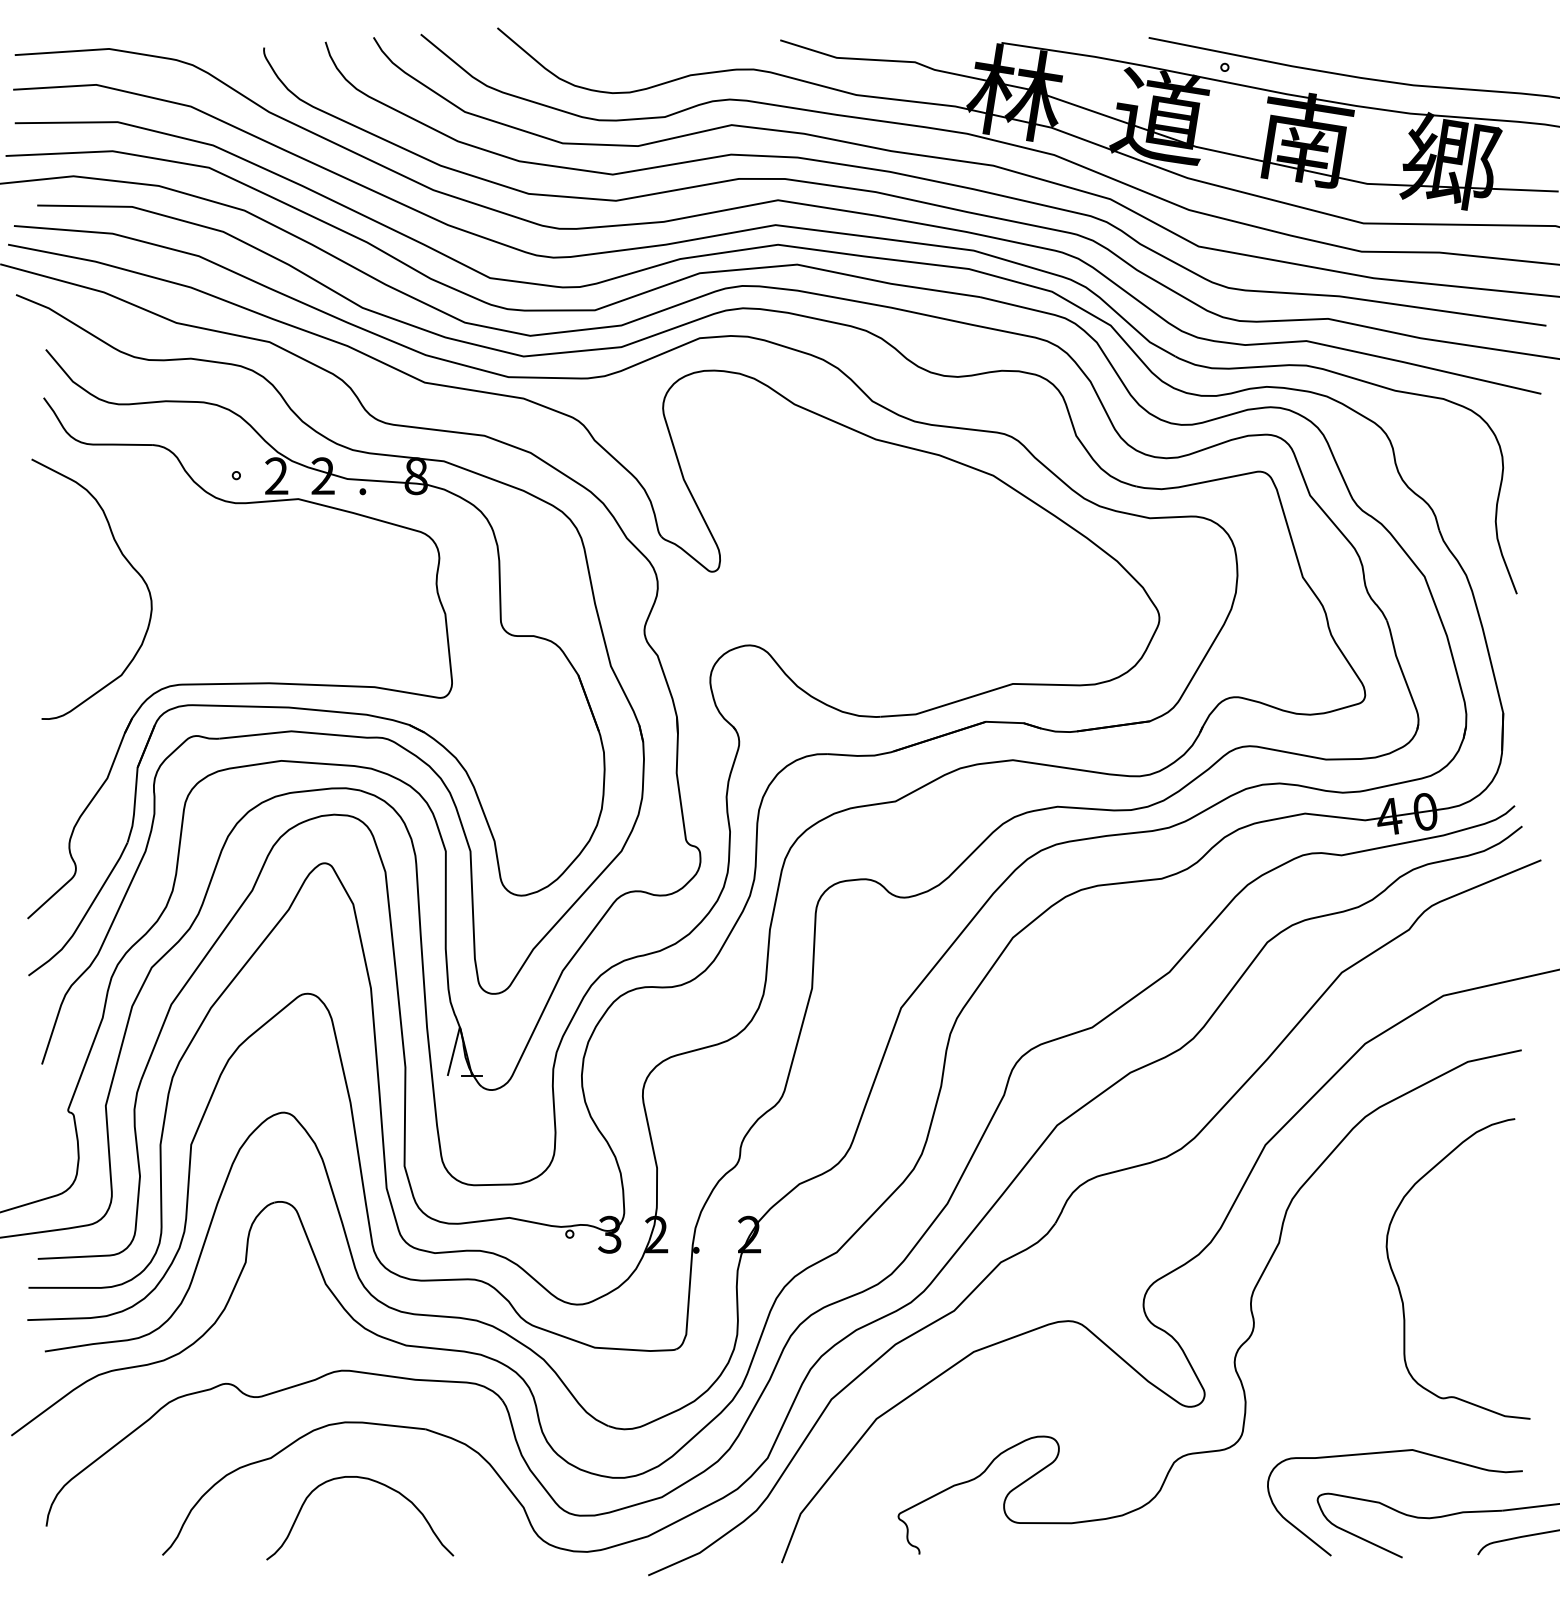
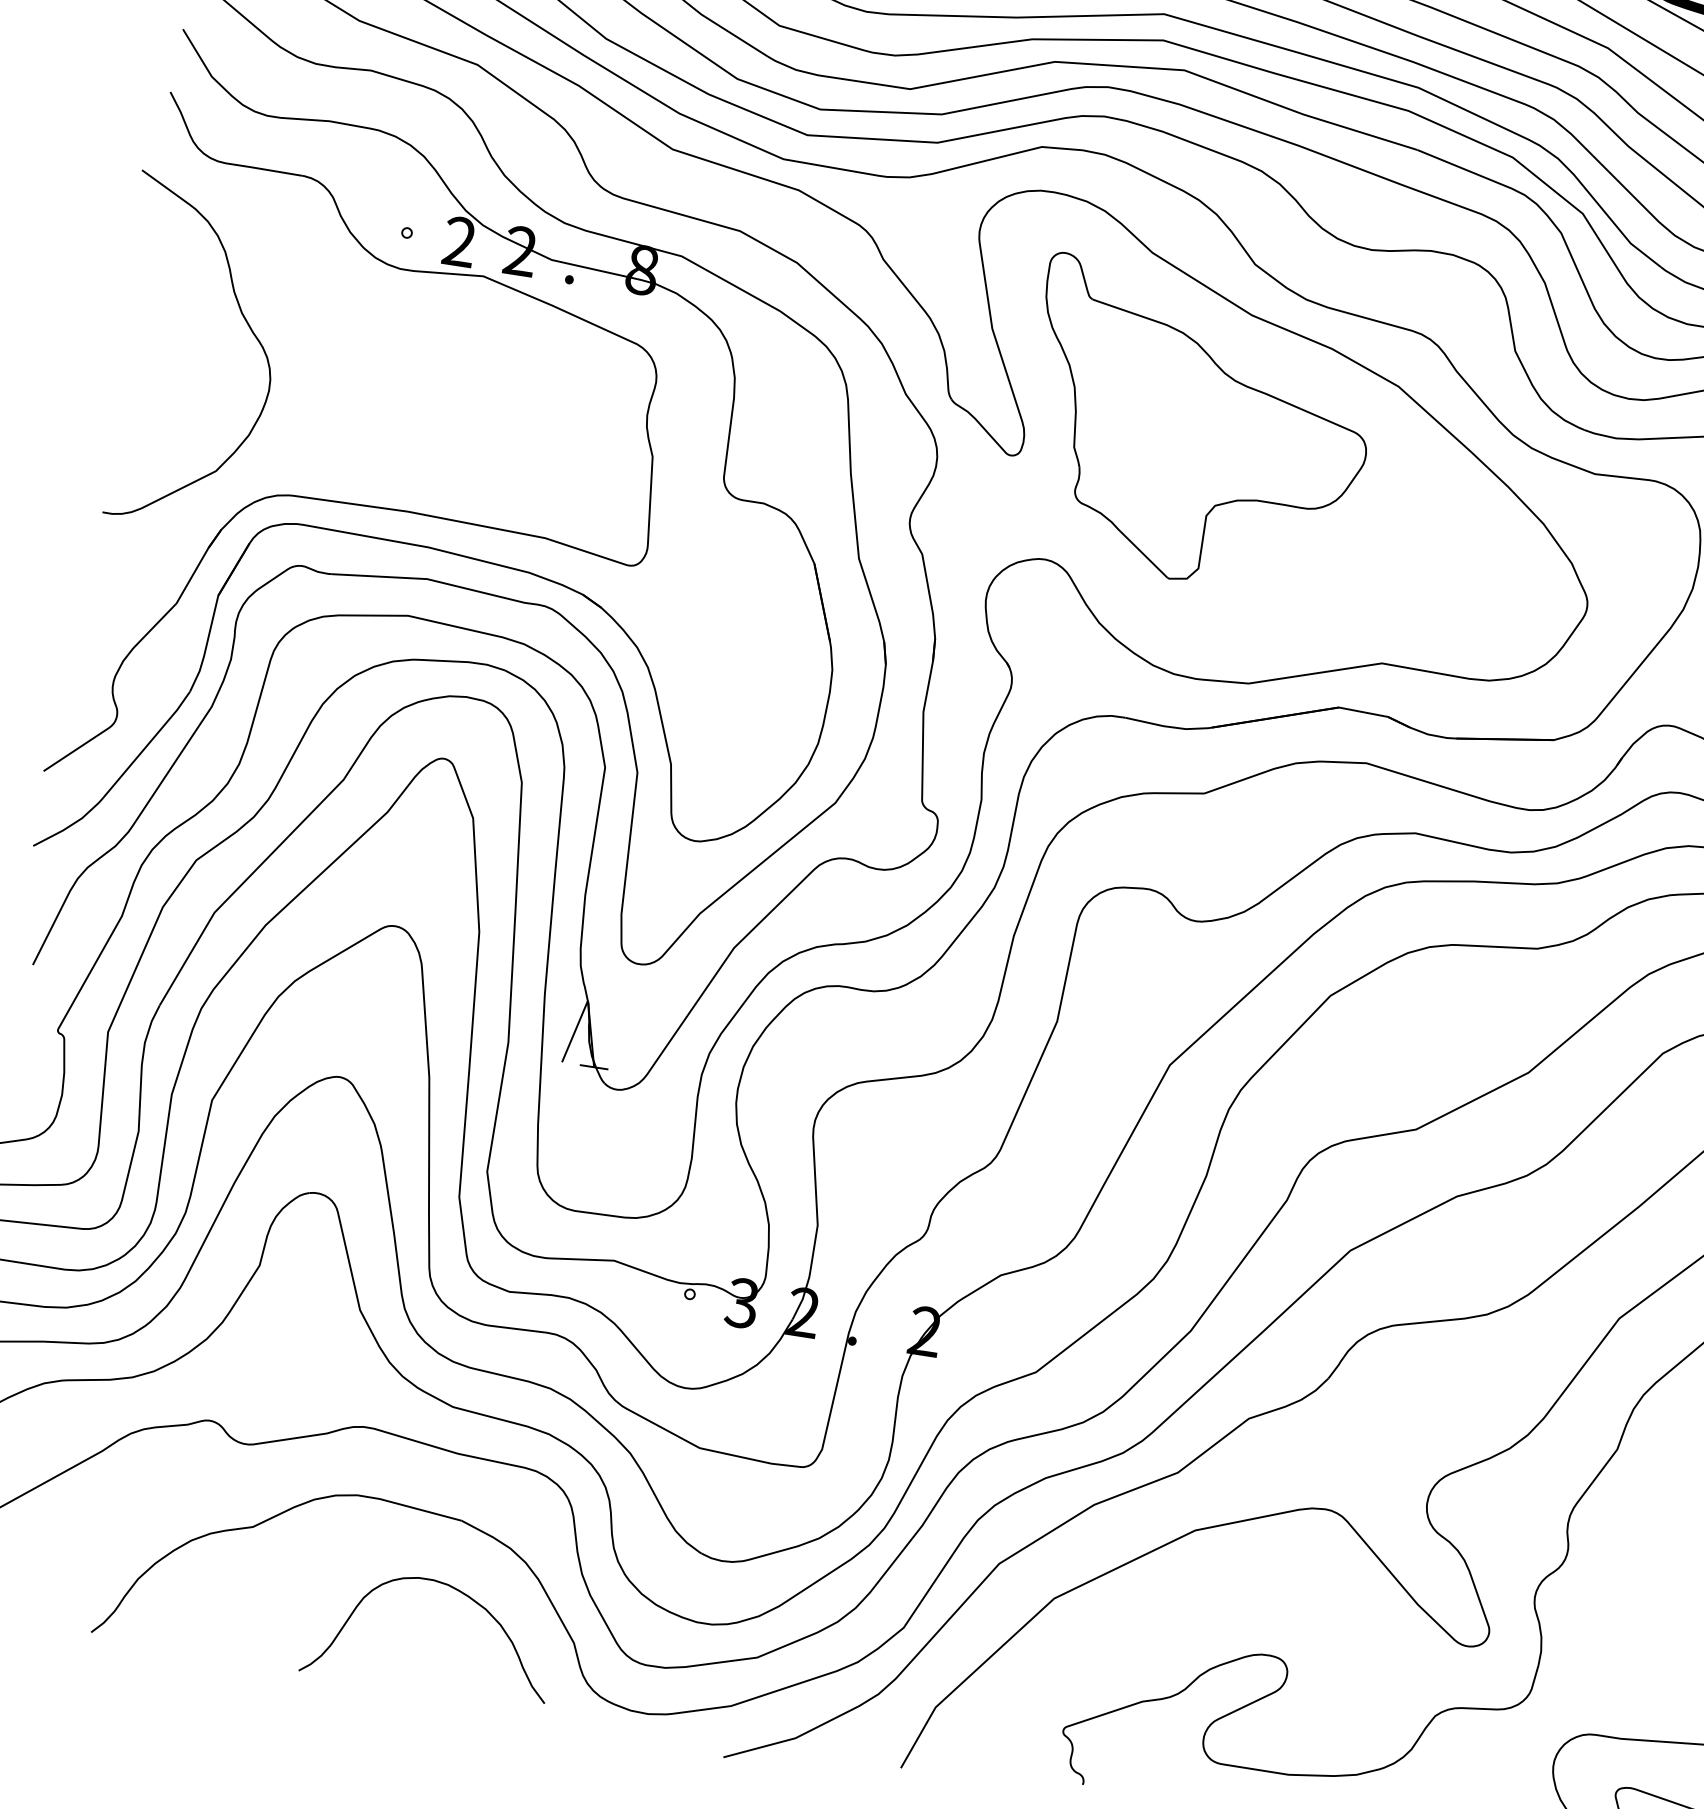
part: (847, 529) -> (1196, 427), added
curve: (372, 1481) -> (453, 1589), moved

